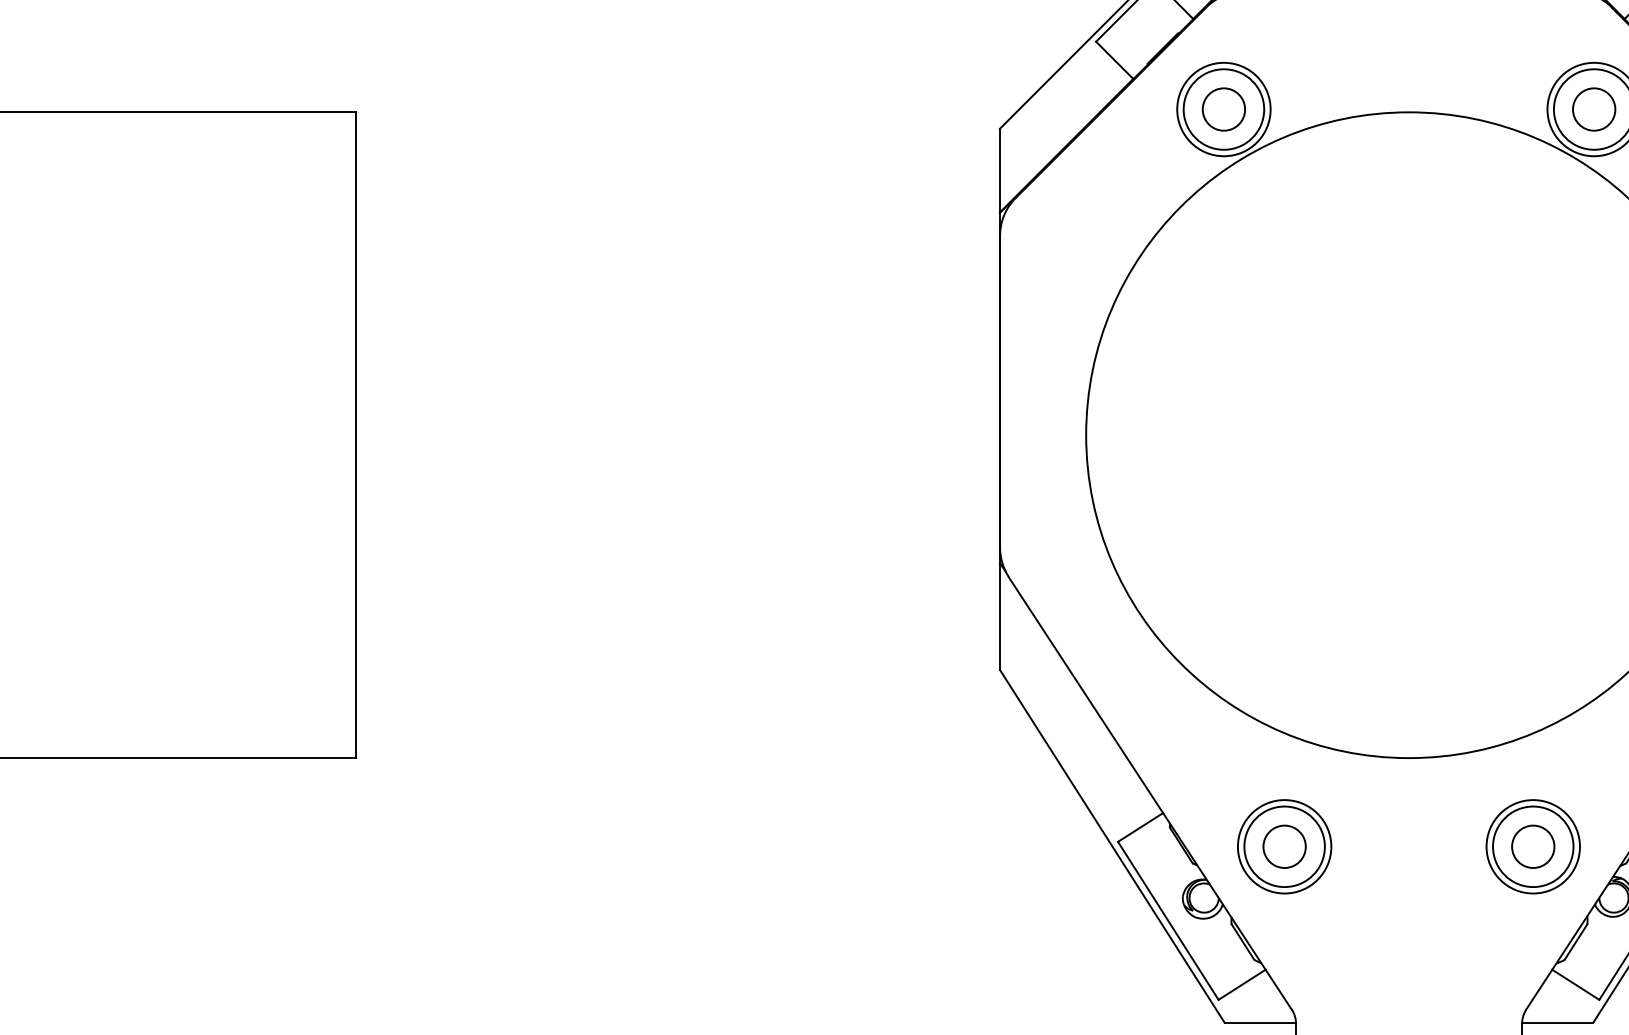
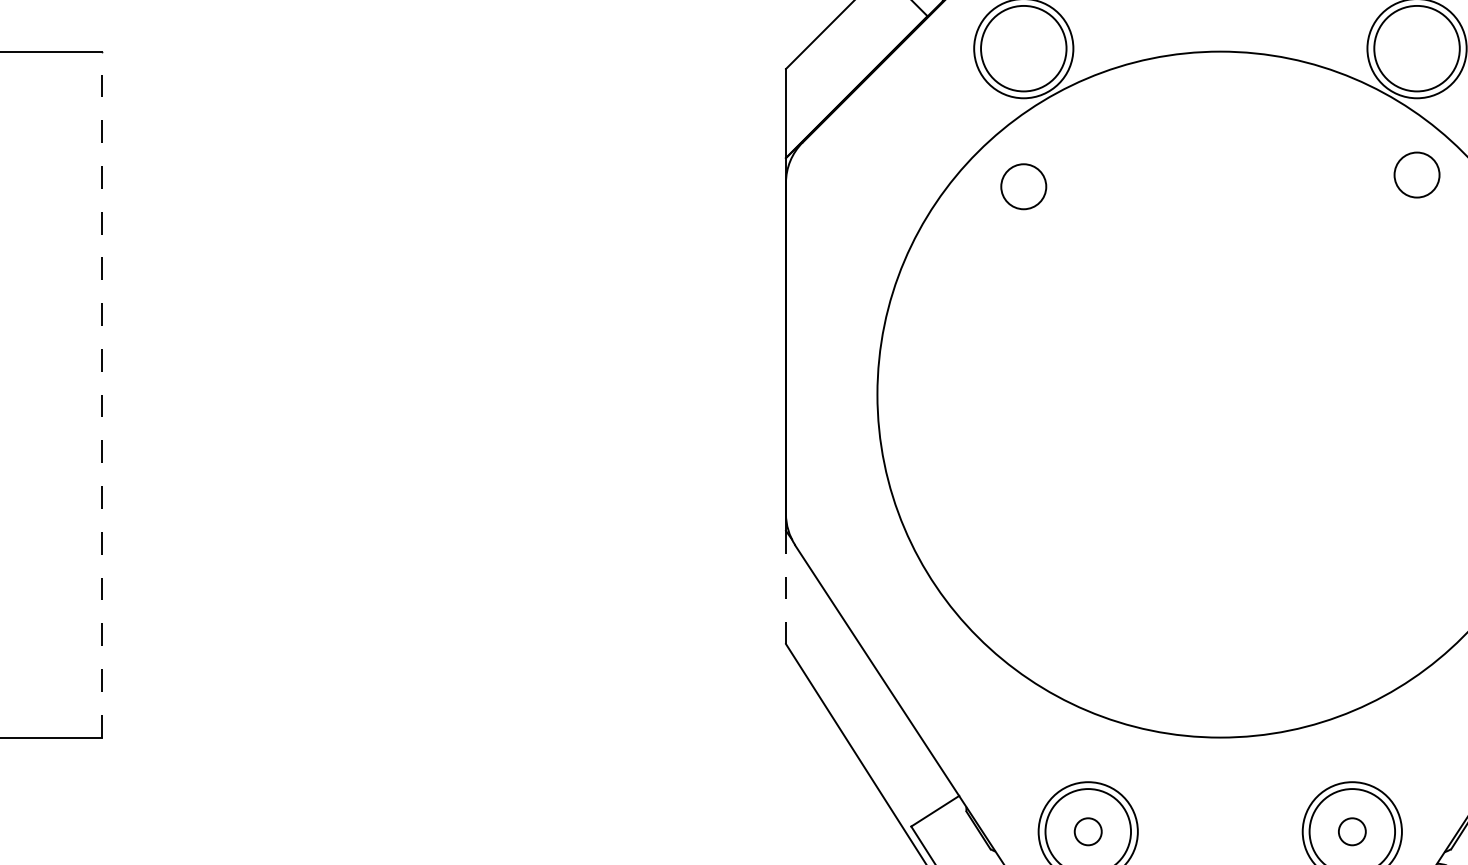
circle: (1223, 109) -> (1023, 186), moved
circle: (1594, 109) -> (1417, 175), moved
line: (356, 435) -> (102, 394), solid -> dashed
line: (1000, 617) -> (786, 588), solid -> dashed
circle: (1284, 846) -> (1088, 831), size x0.6
circle: (1533, 846) -> (1352, 831), size x0.6

